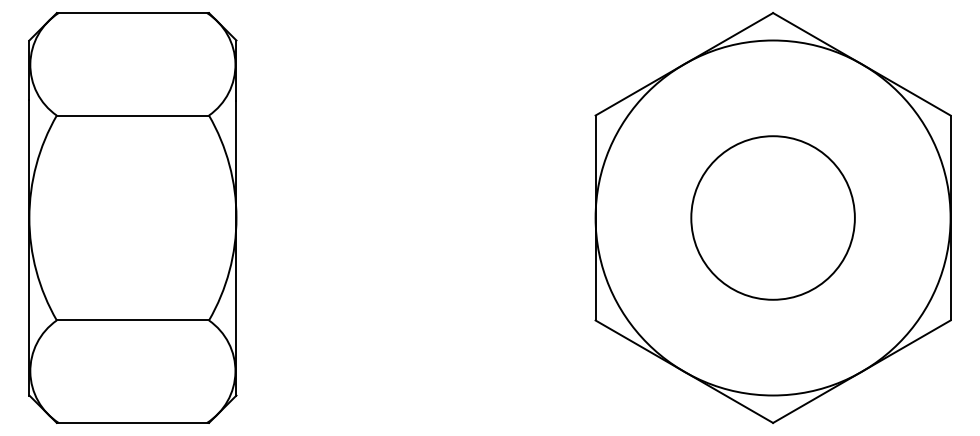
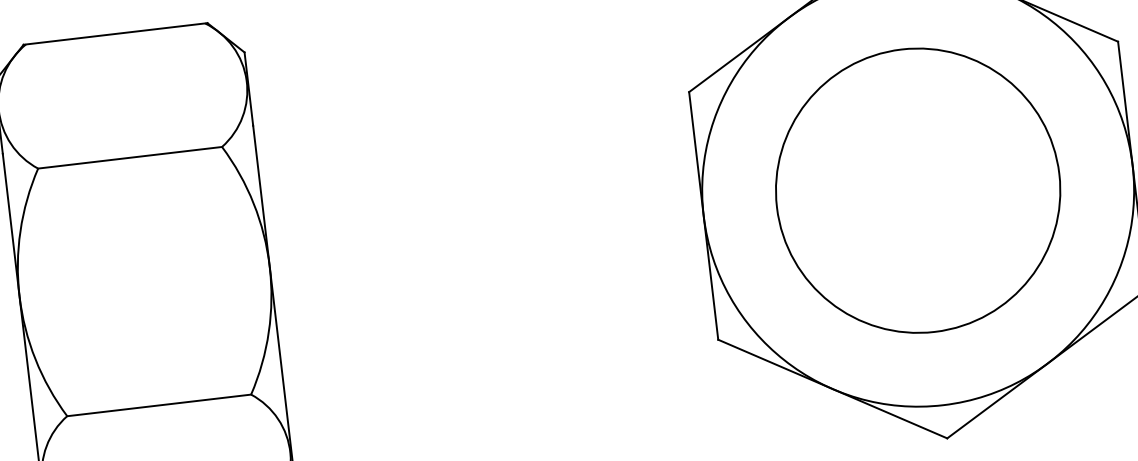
circle: (772, 217) -> (917, 190), size x1.43

